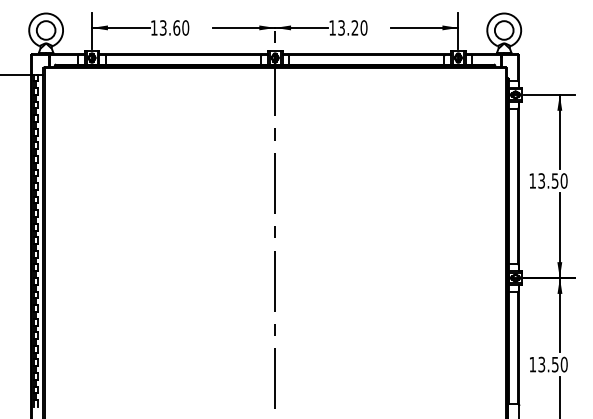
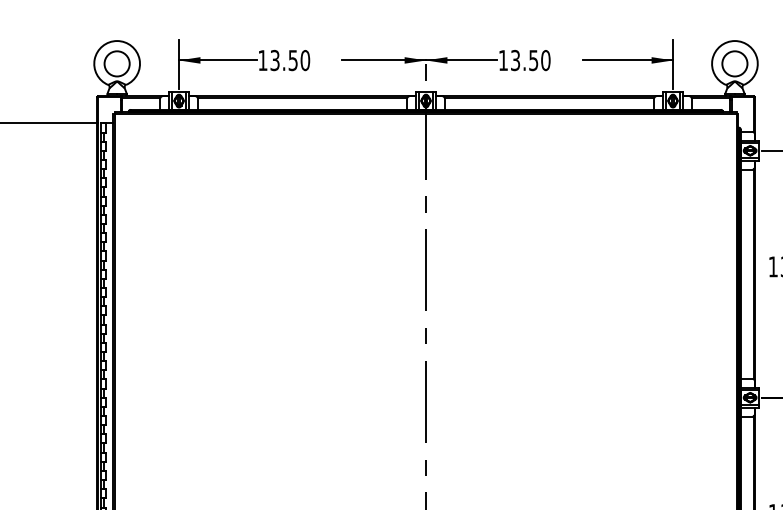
text: (176, 27) -> (292, 59), 13.60 -> 13.50
text: (354, 27) -> (532, 59), 13.20 -> 13.50

